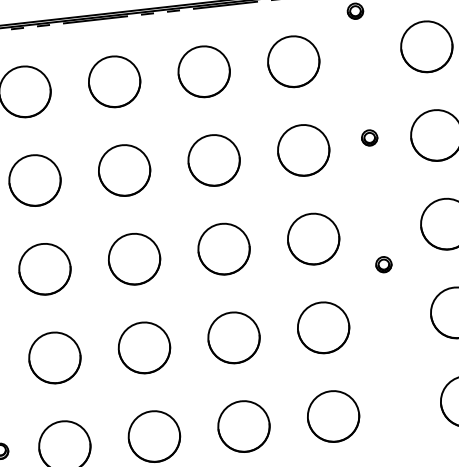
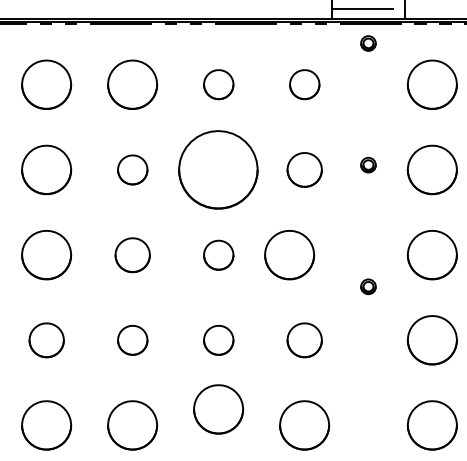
part: (293, 61) -> (304, 84), size x0.6
part: (204, 71) -> (218, 84), size x0.6
part: (303, 149) -> (304, 169), size x0.7
part: (213, 160) -> (218, 169), size x1.6
part: (124, 170) -> (132, 169), size x0.6
part: (313, 239) -> (289, 255), moved
part: (224, 249) -> (218, 255), size x0.6
part: (134, 259) -> (132, 255), size x0.7
part: (323, 328) -> (304, 340), size x0.7
part: (233, 338) -> (218, 340), size x0.6
part: (144, 348) -> (132, 340), size x0.6
part: (54, 358) -> (46, 340), size x0.7
part: (243, 426) -> (218, 409), moved

